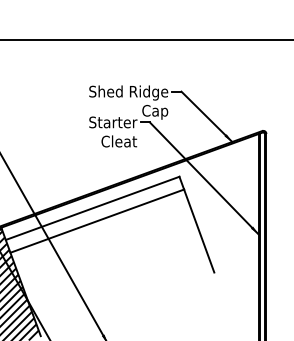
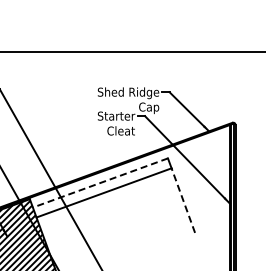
line: (92, 207) -> (100, 182), solid -> dashed
line: (199, 230) -> (183, 200), solid -> dashed

